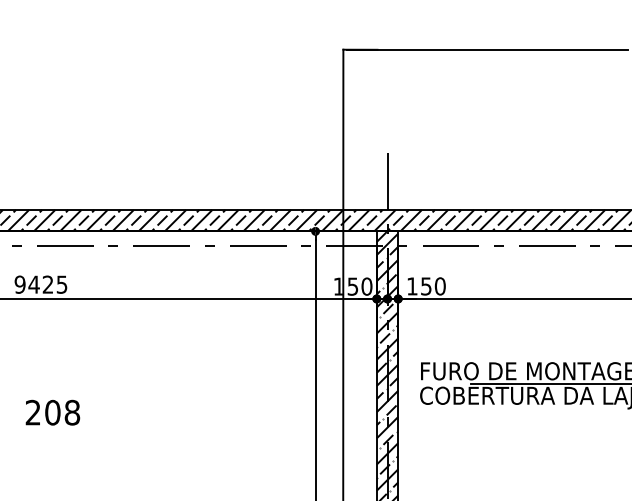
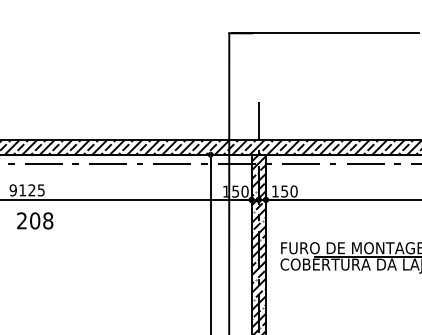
text: (33, 284) -> (22, 190), 9425 -> 9125
text: (53, 412) -> (35, 220), moved

